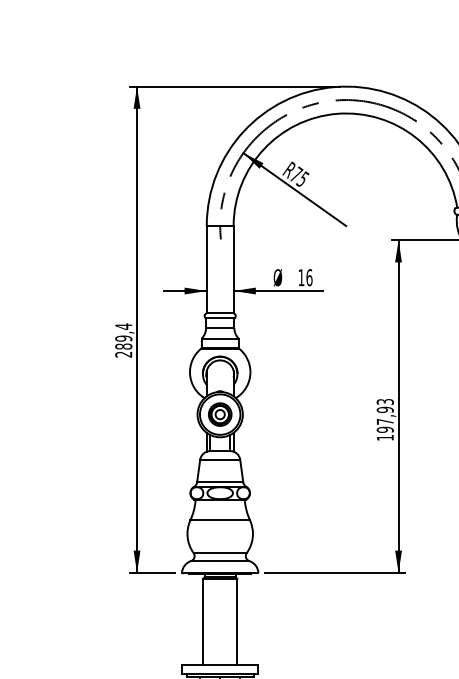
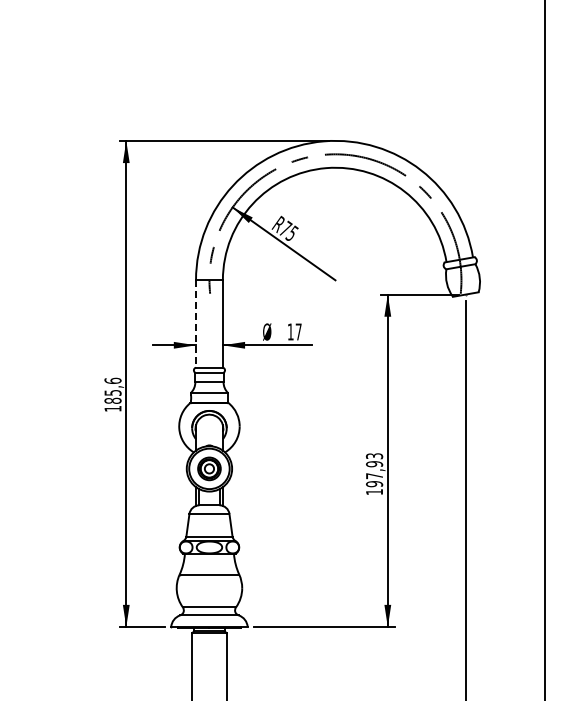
line: (207, 270) -> (196, 324), solid -> dashed
text: (309, 277) -> (298, 331), 16 -> 17
text: (123, 340) -> (112, 394), 289,4 -> 185,6

